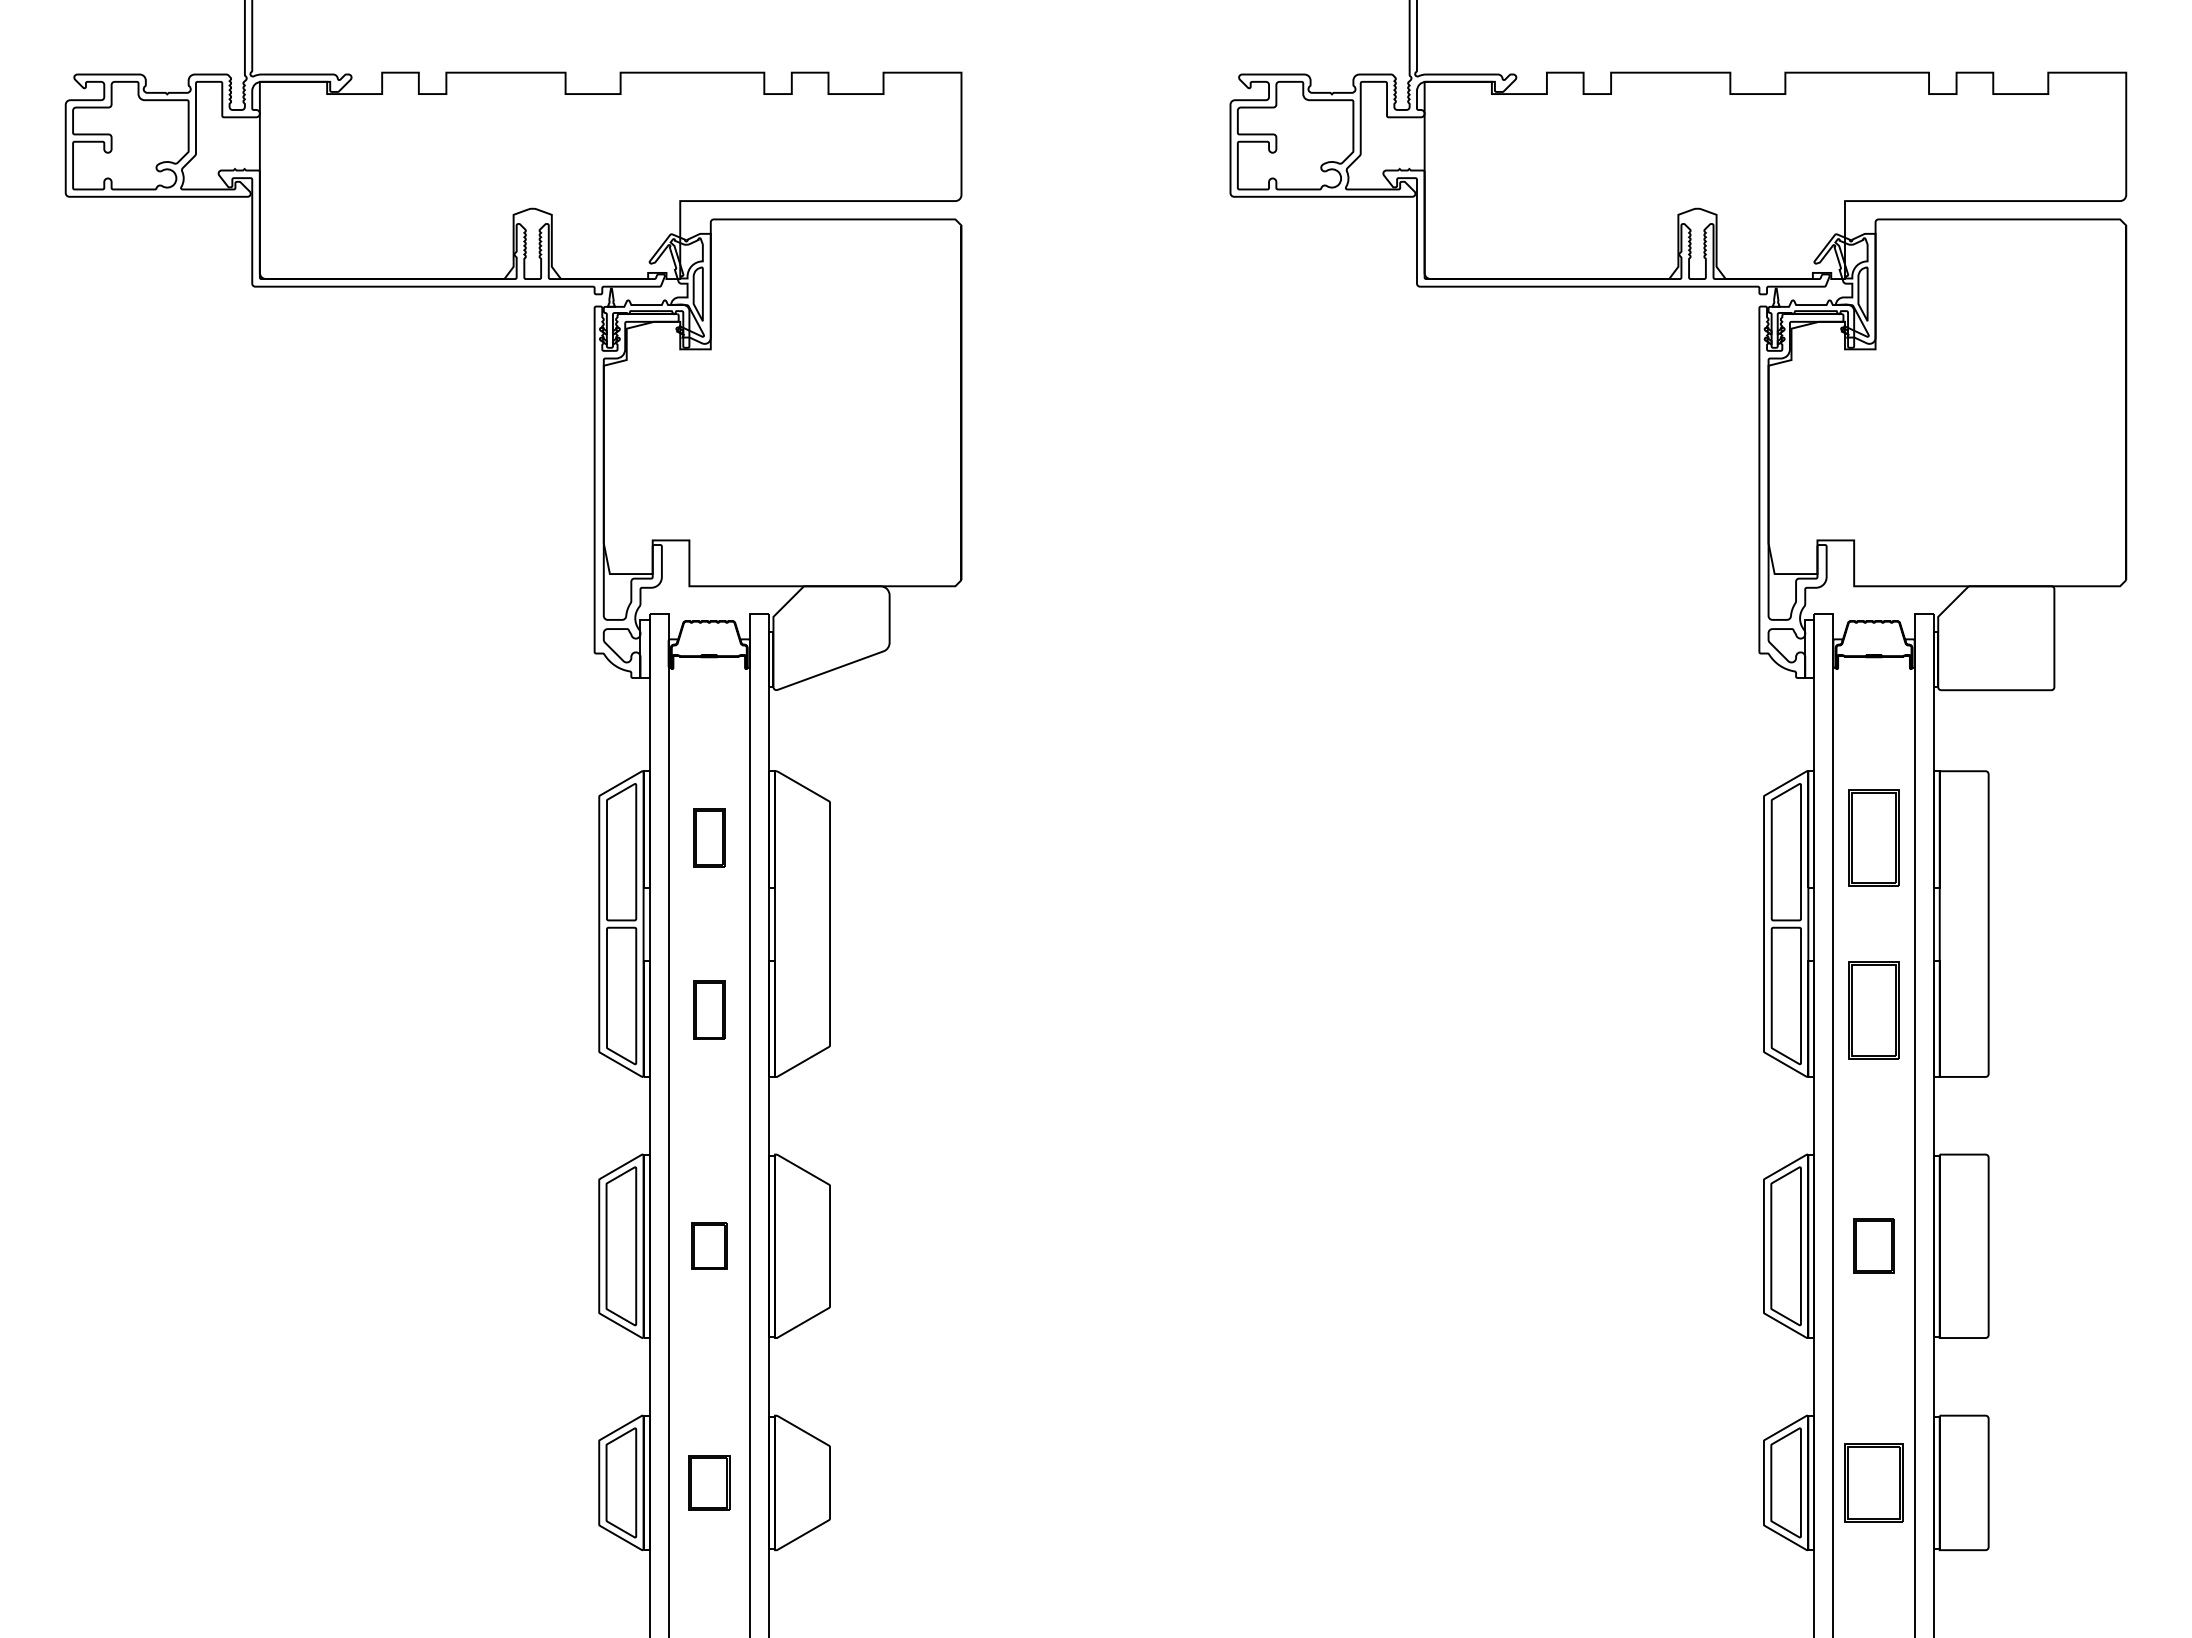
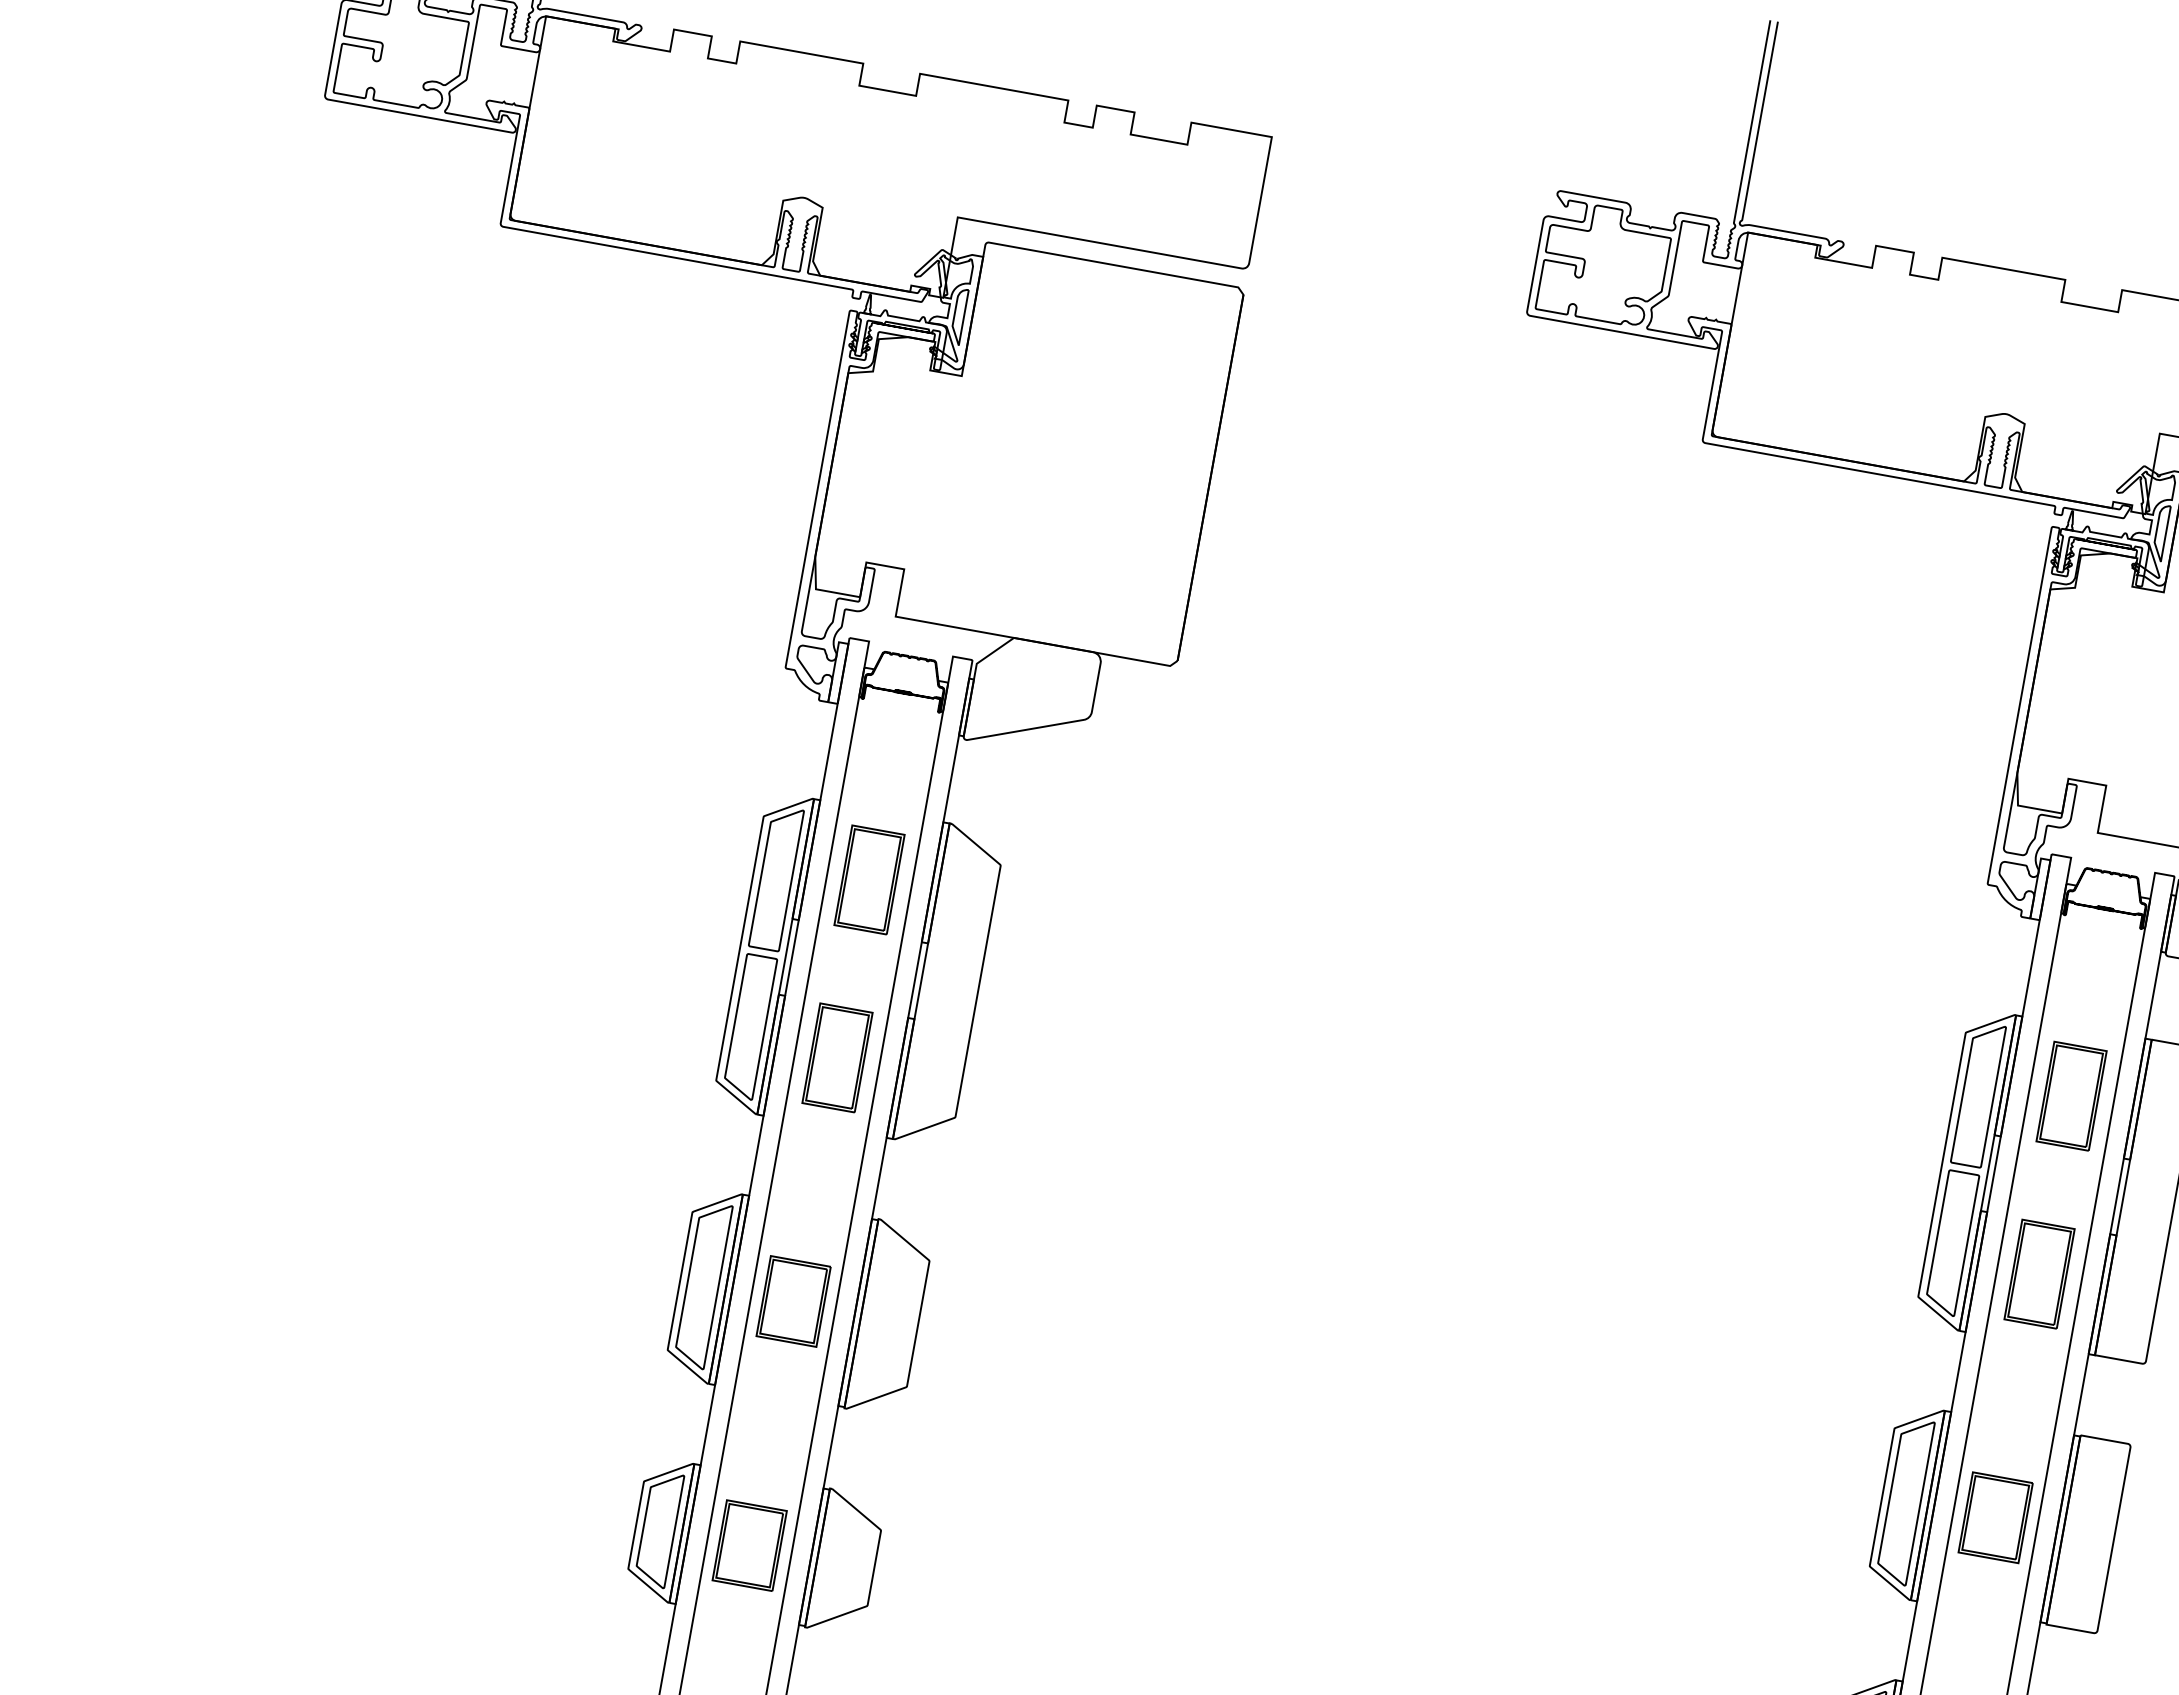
part: (709, 837) -> (869, 879), size x1.67
part: (709, 1010) -> (837, 1058), size x1.67
part: (708, 1245) -> (793, 1300), size x1.67
part: (1873, 1245) -> (1995, 1516), size x1.43
part: (708, 1482) -> (749, 1545), size x1.43

